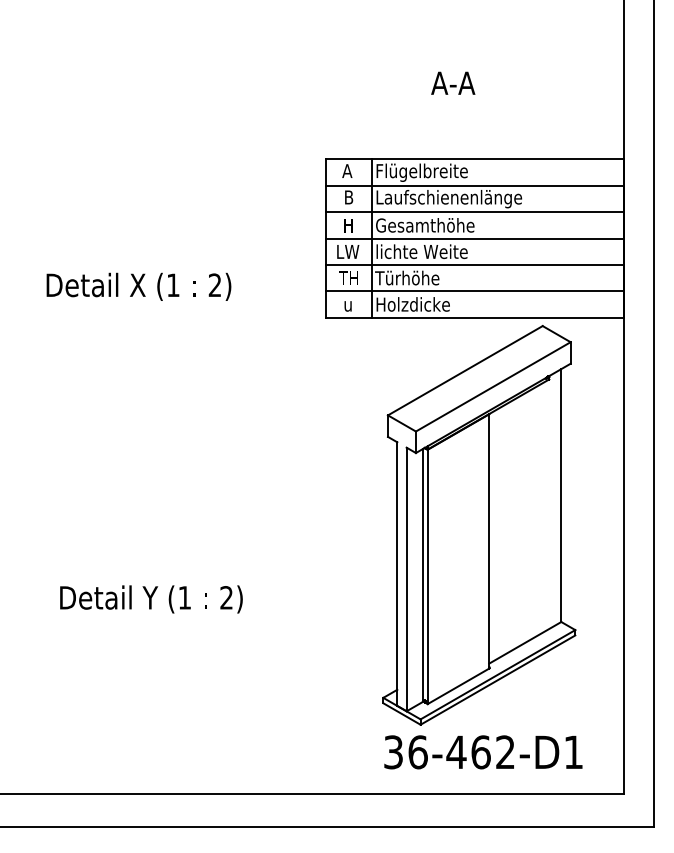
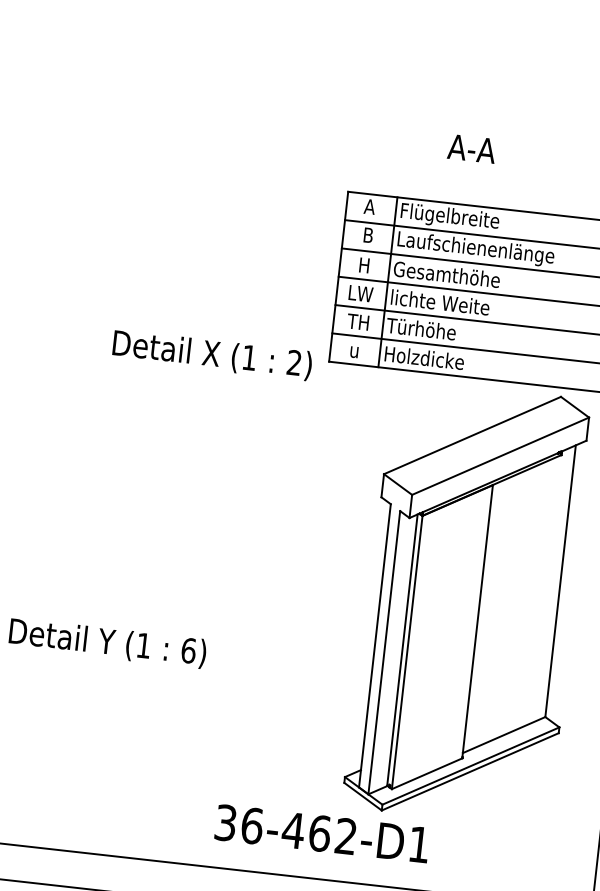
text: (453, 82) -> (472, 148), moved
text: (138, 286) -> (211, 354), moved
text: (226, 597) -> (188, 650), 2) -> 6)
text: (483, 752) -> (322, 833), moved

